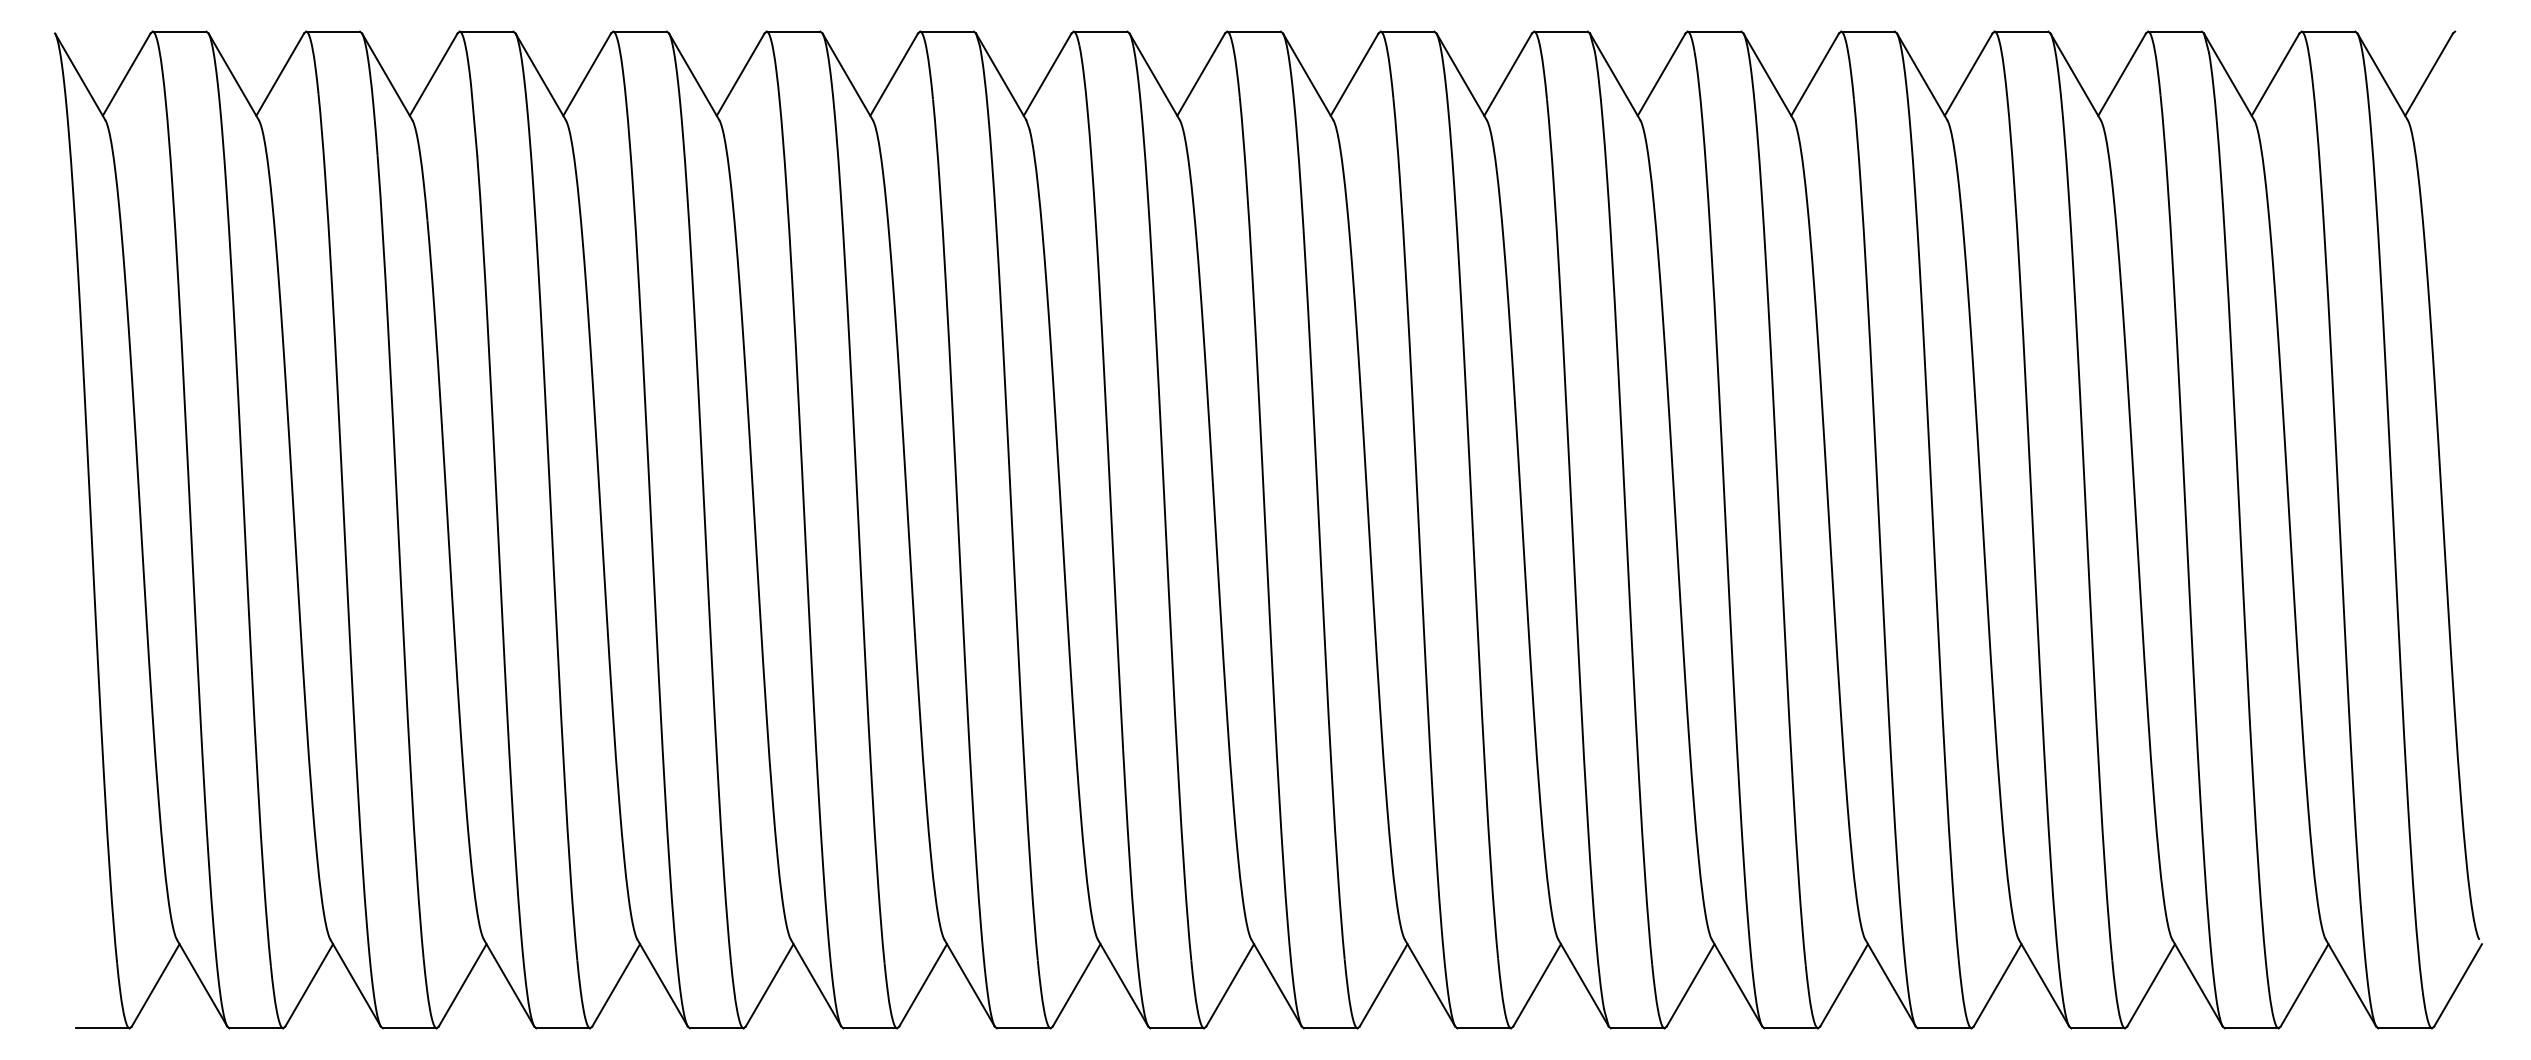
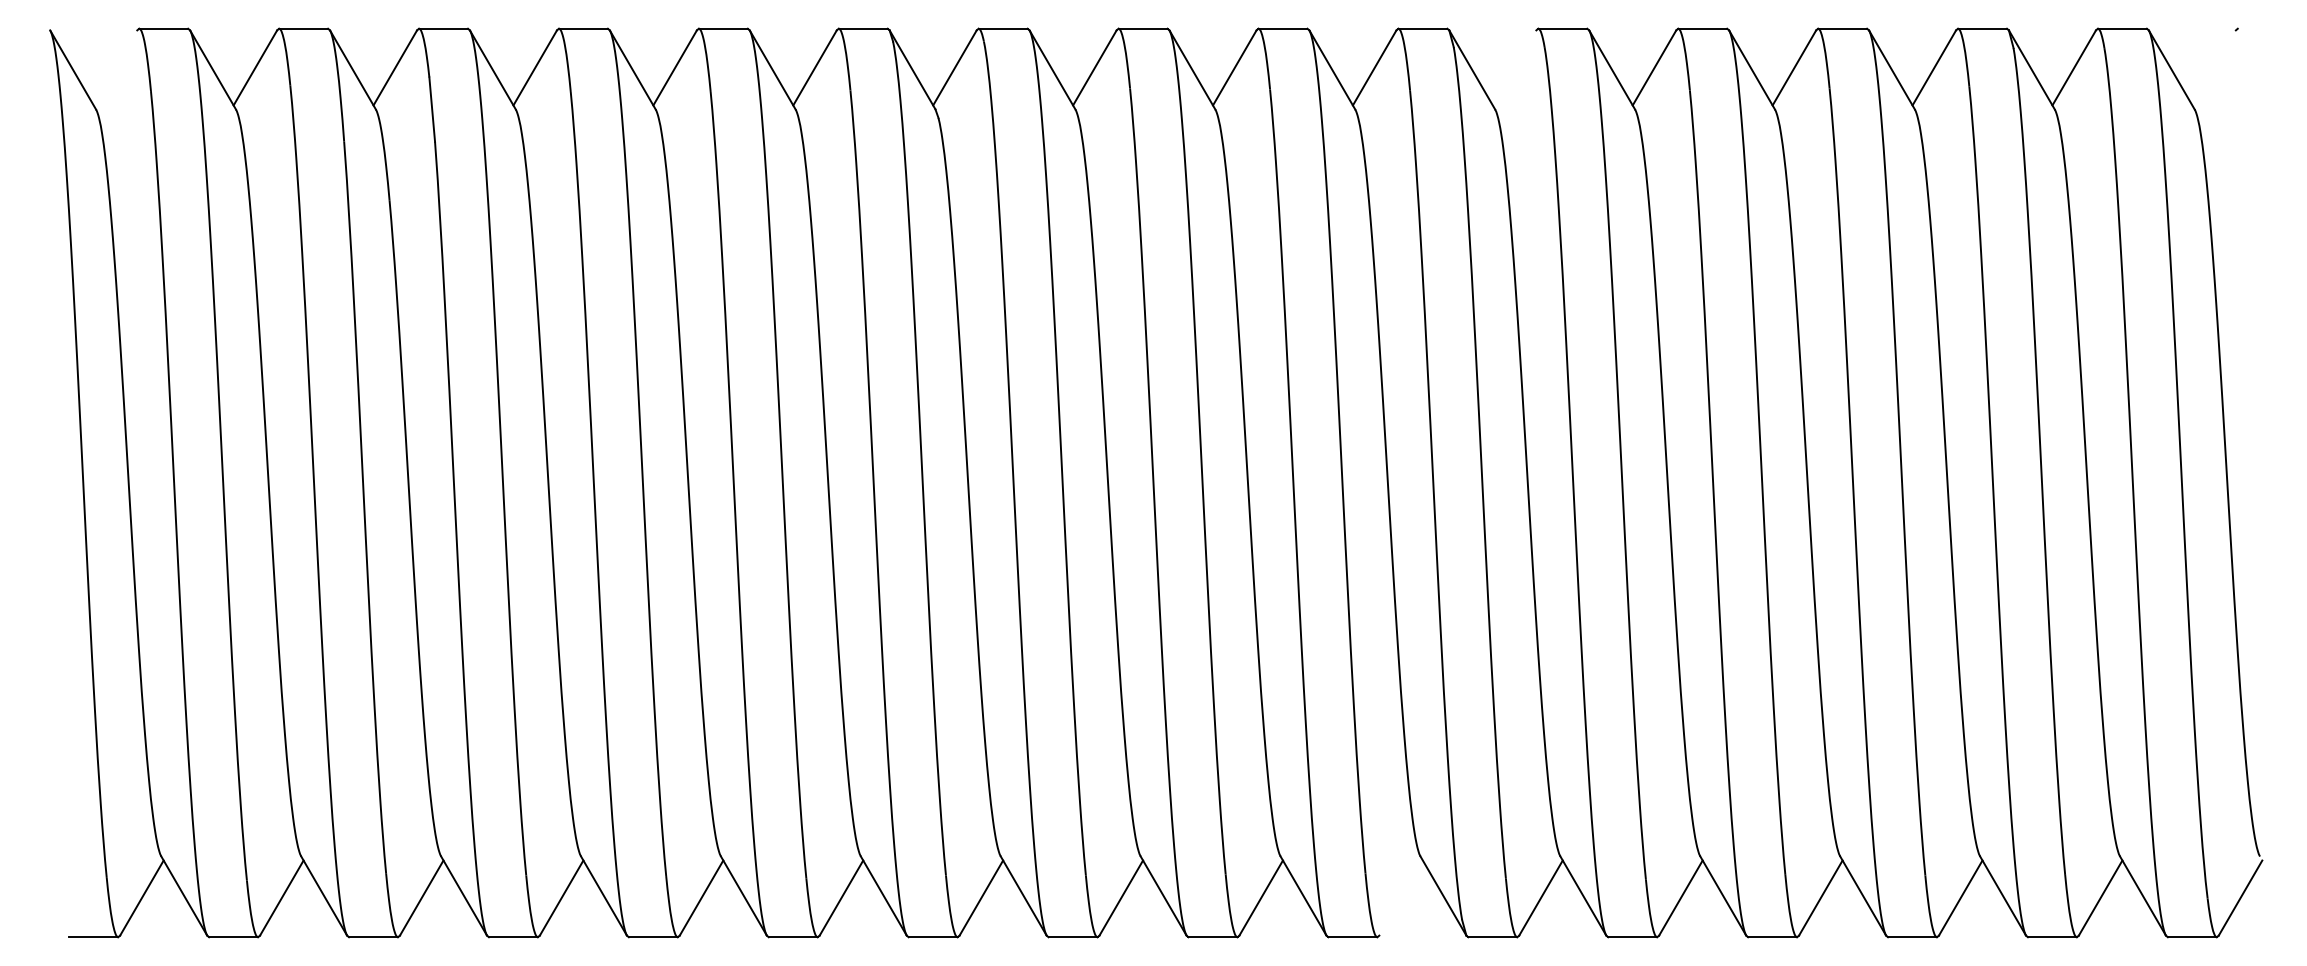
line: (126, 74) -> (115, 67), removed
line: (1661, 74) -> (1514, 67), removed
line: (2429, 74) -> (2214, 67), removed
line: (1537, 985) -> (1401, 898), removed

